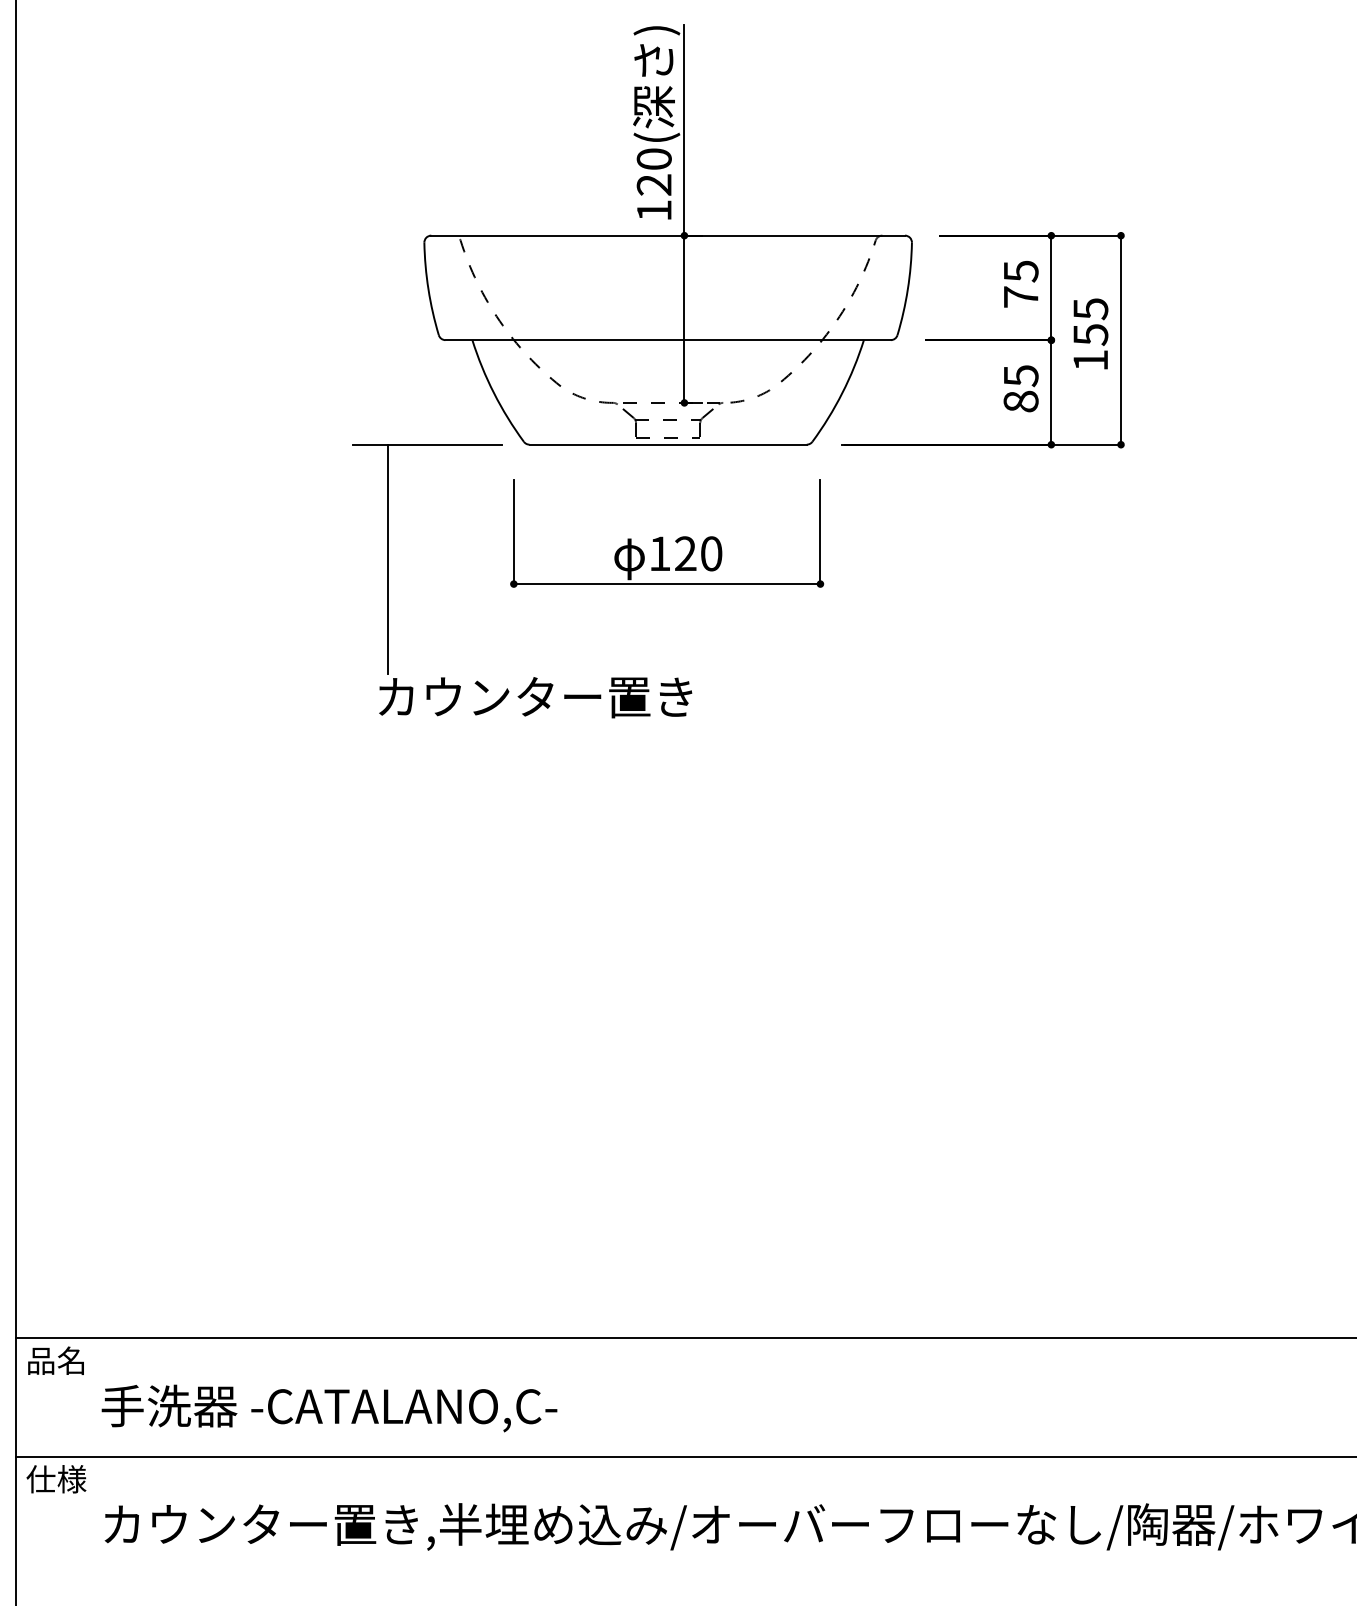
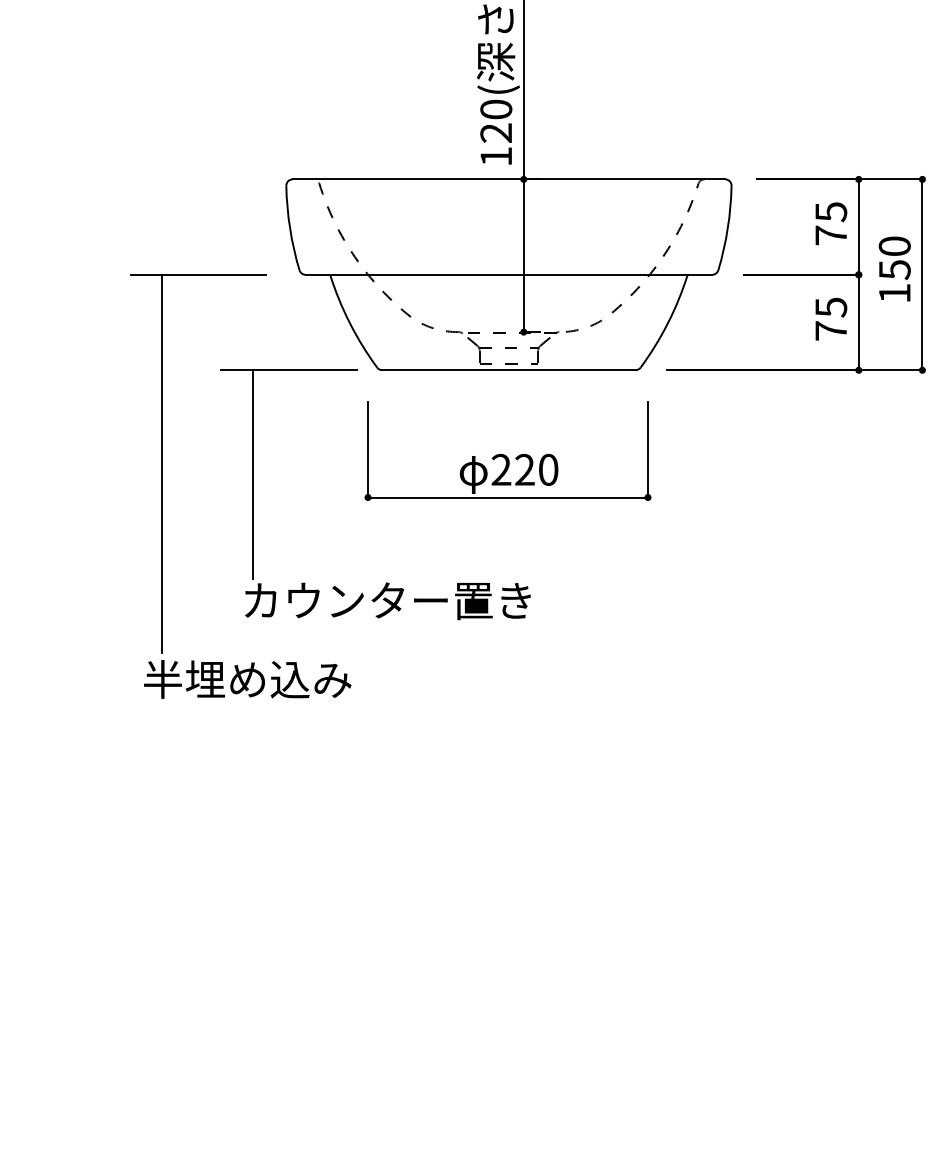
text: (1090, 309) -> (894, 246), 155 -> 150
text: (1020, 401) -> (830, 330), 85 -> 75
text: (659, 553) -> (501, 469), 120 -> 220
part: (289, 571) -> (163, 486), added

